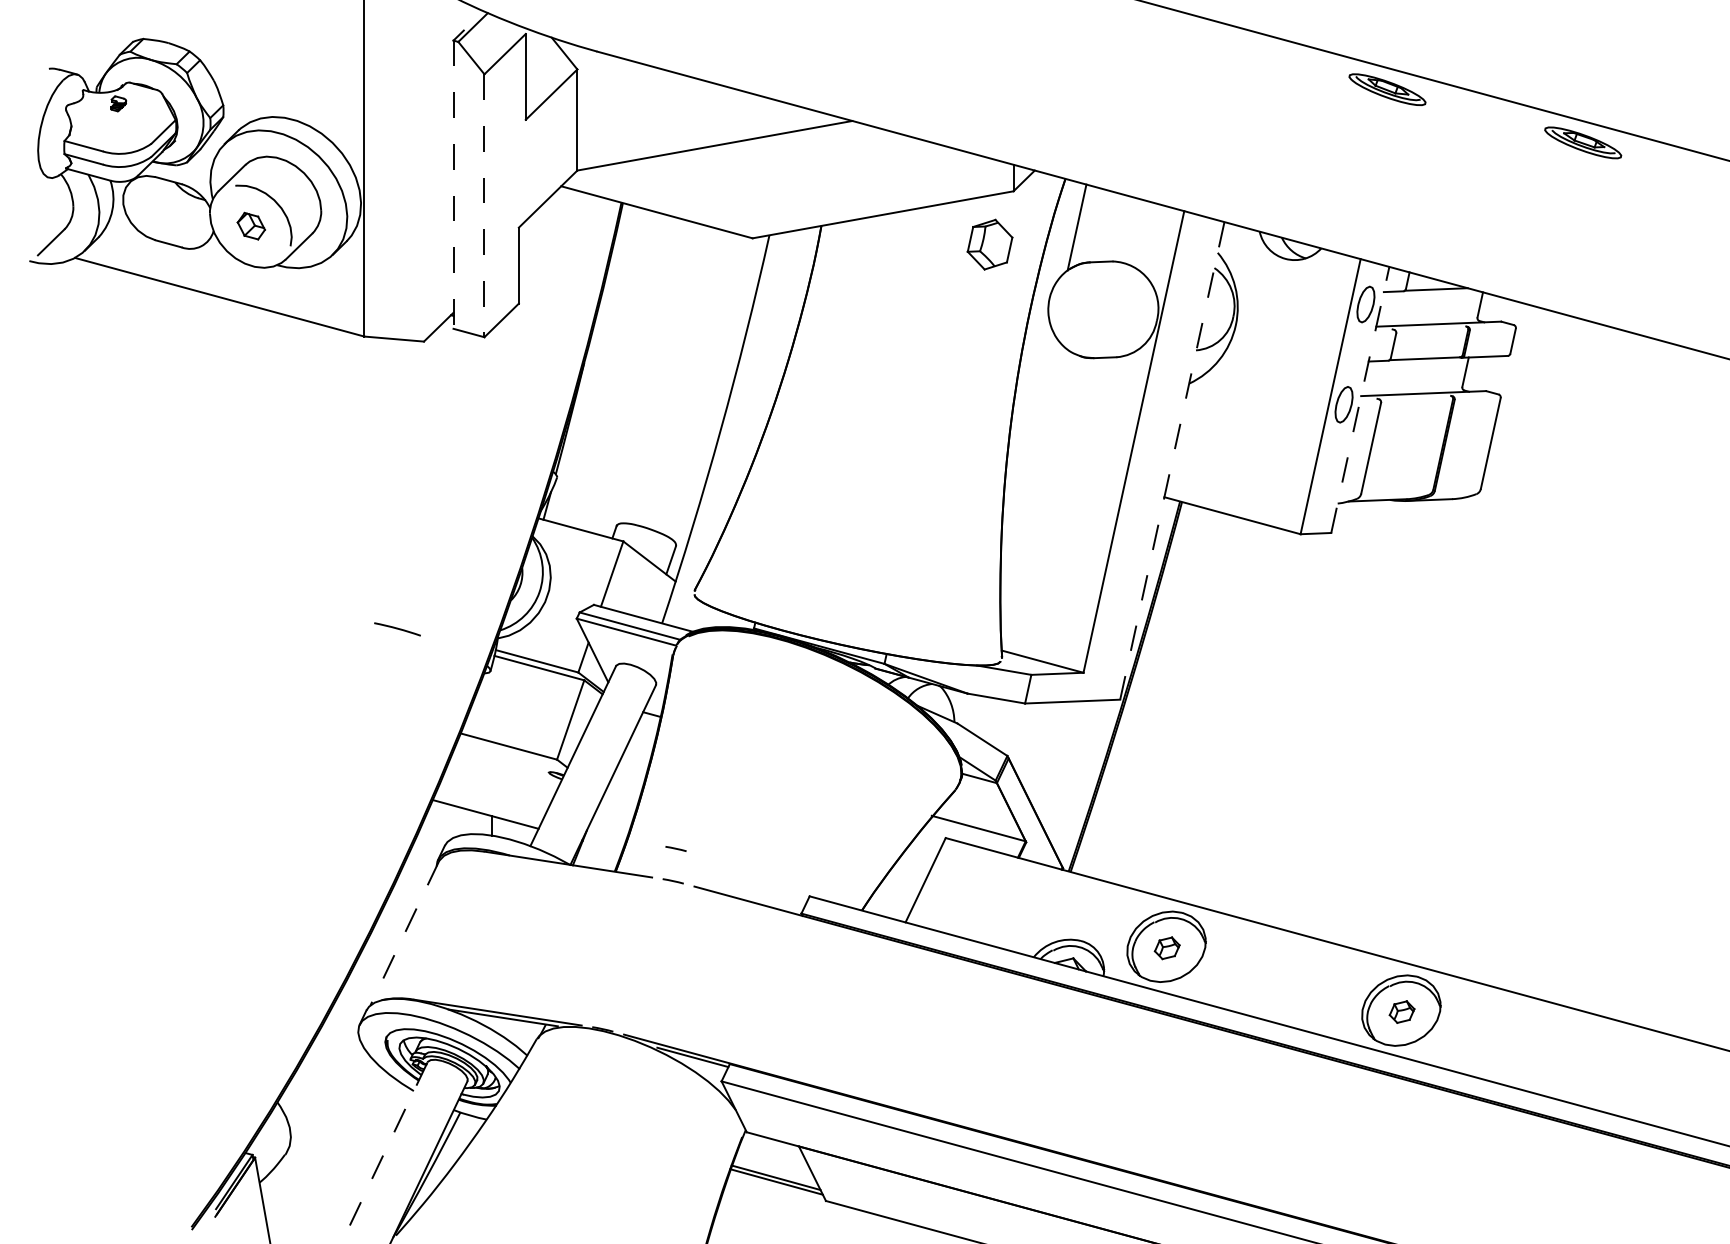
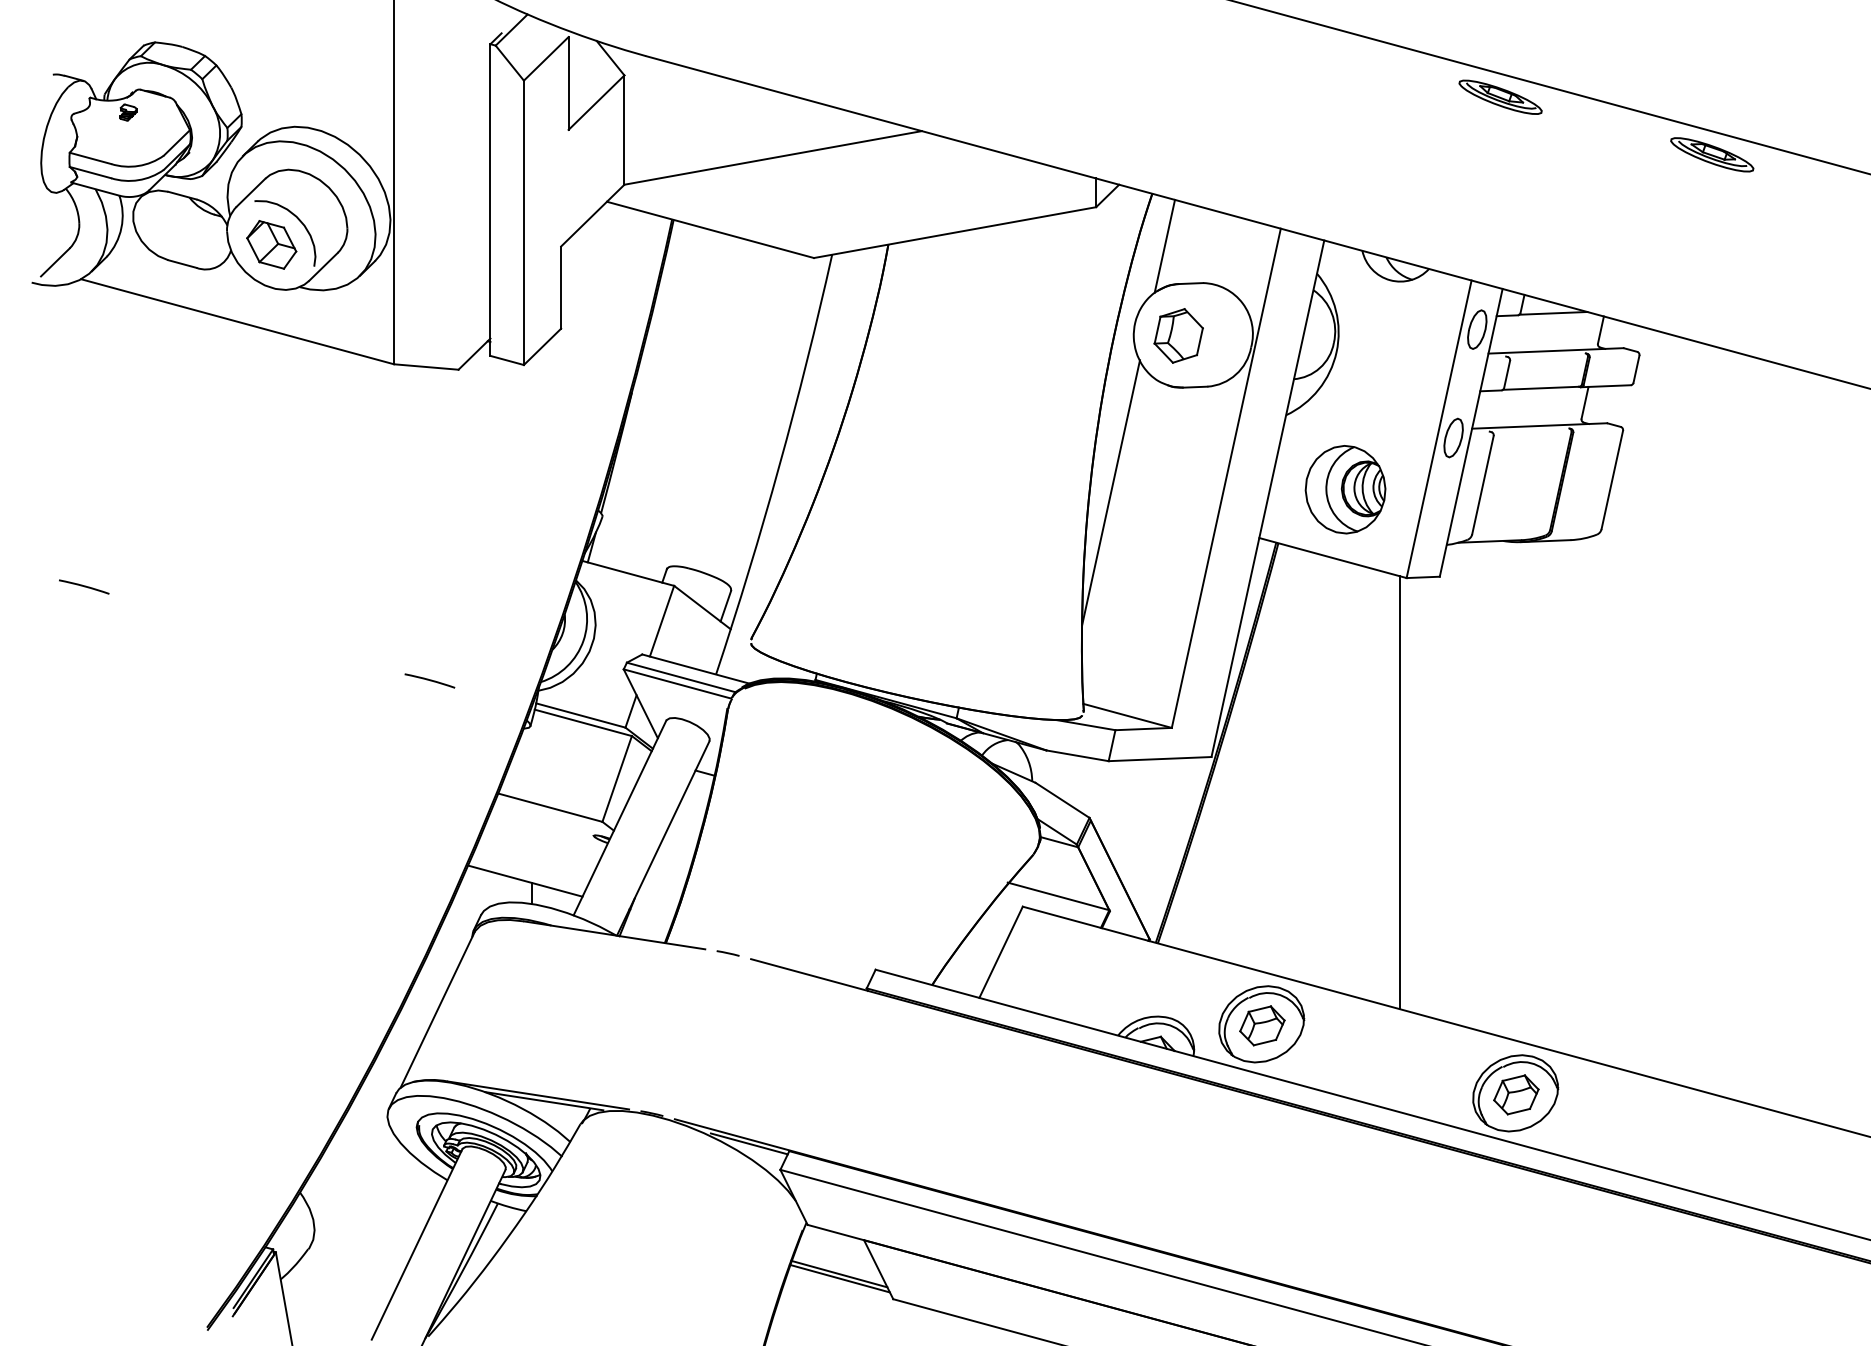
line: (453, 185) -> (490, 200), dashed -> solid
line: (484, 206) -> (523, 223), dashed -> solid
part: (251, 225) -> (271, 244), size x1.67
part: (989, 244) -> (1178, 335), moved
line: (1360, 399) -> (1471, 432), dashed -> solid
part: (1244, 452) -> (1345, 489), added
line: (1027, 455) -> (1111, 492), added
line: (1171, 461) -> (1267, 499), dashed -> solid
line: (78, 542) -> (84, 586), added
line: (1294, 732) -> (1400, 792), added
line: (675, 848) -> (730, 918), removed
line: (404, 934) -> (437, 1010), dashed -> solid
part: (1167, 947) -> (1262, 1025), size x1.67
part: (1402, 1011) -> (1516, 1094), size x1.67
line: (385, 1150) -> (416, 1244), dashed -> solid

